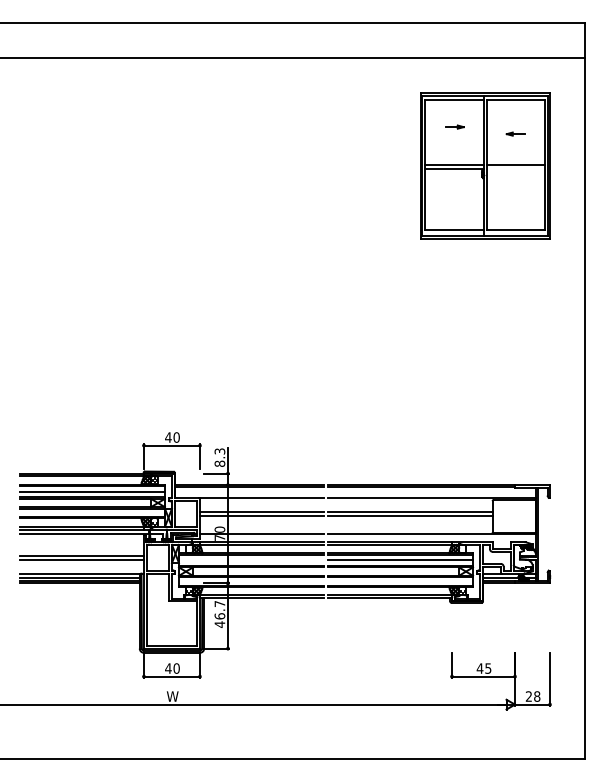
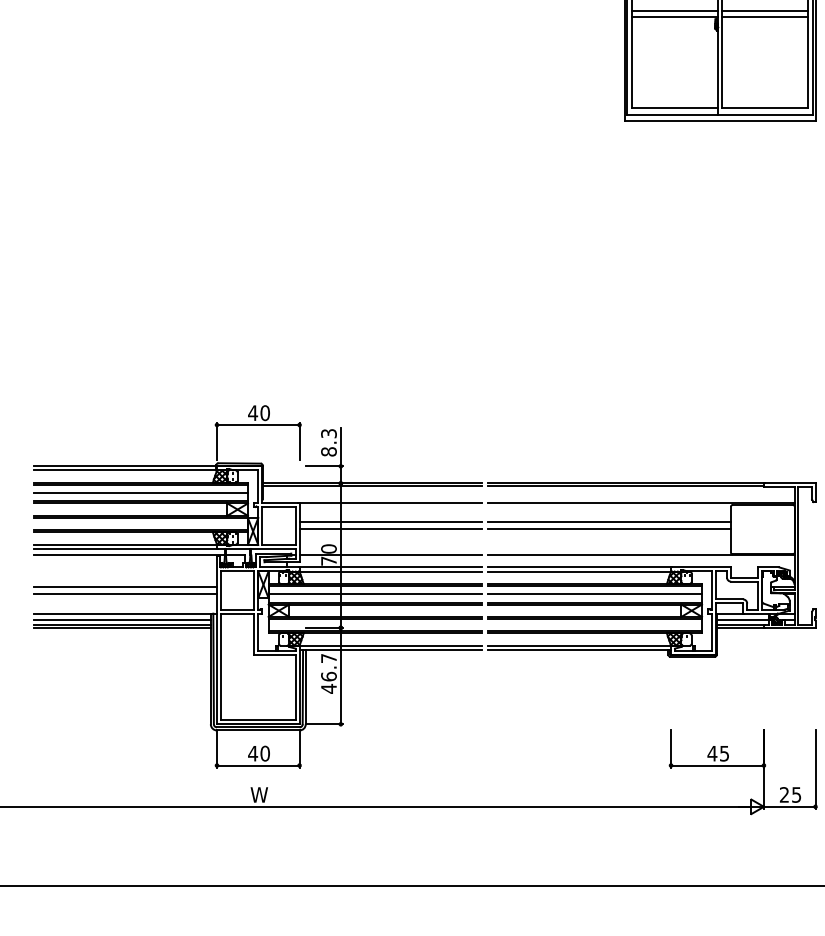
line: (515, 169) -> (764, 18), added
line: (250, 560) -> (374, 594), added
text: (537, 696) -> (797, 794), 28 -> 25

